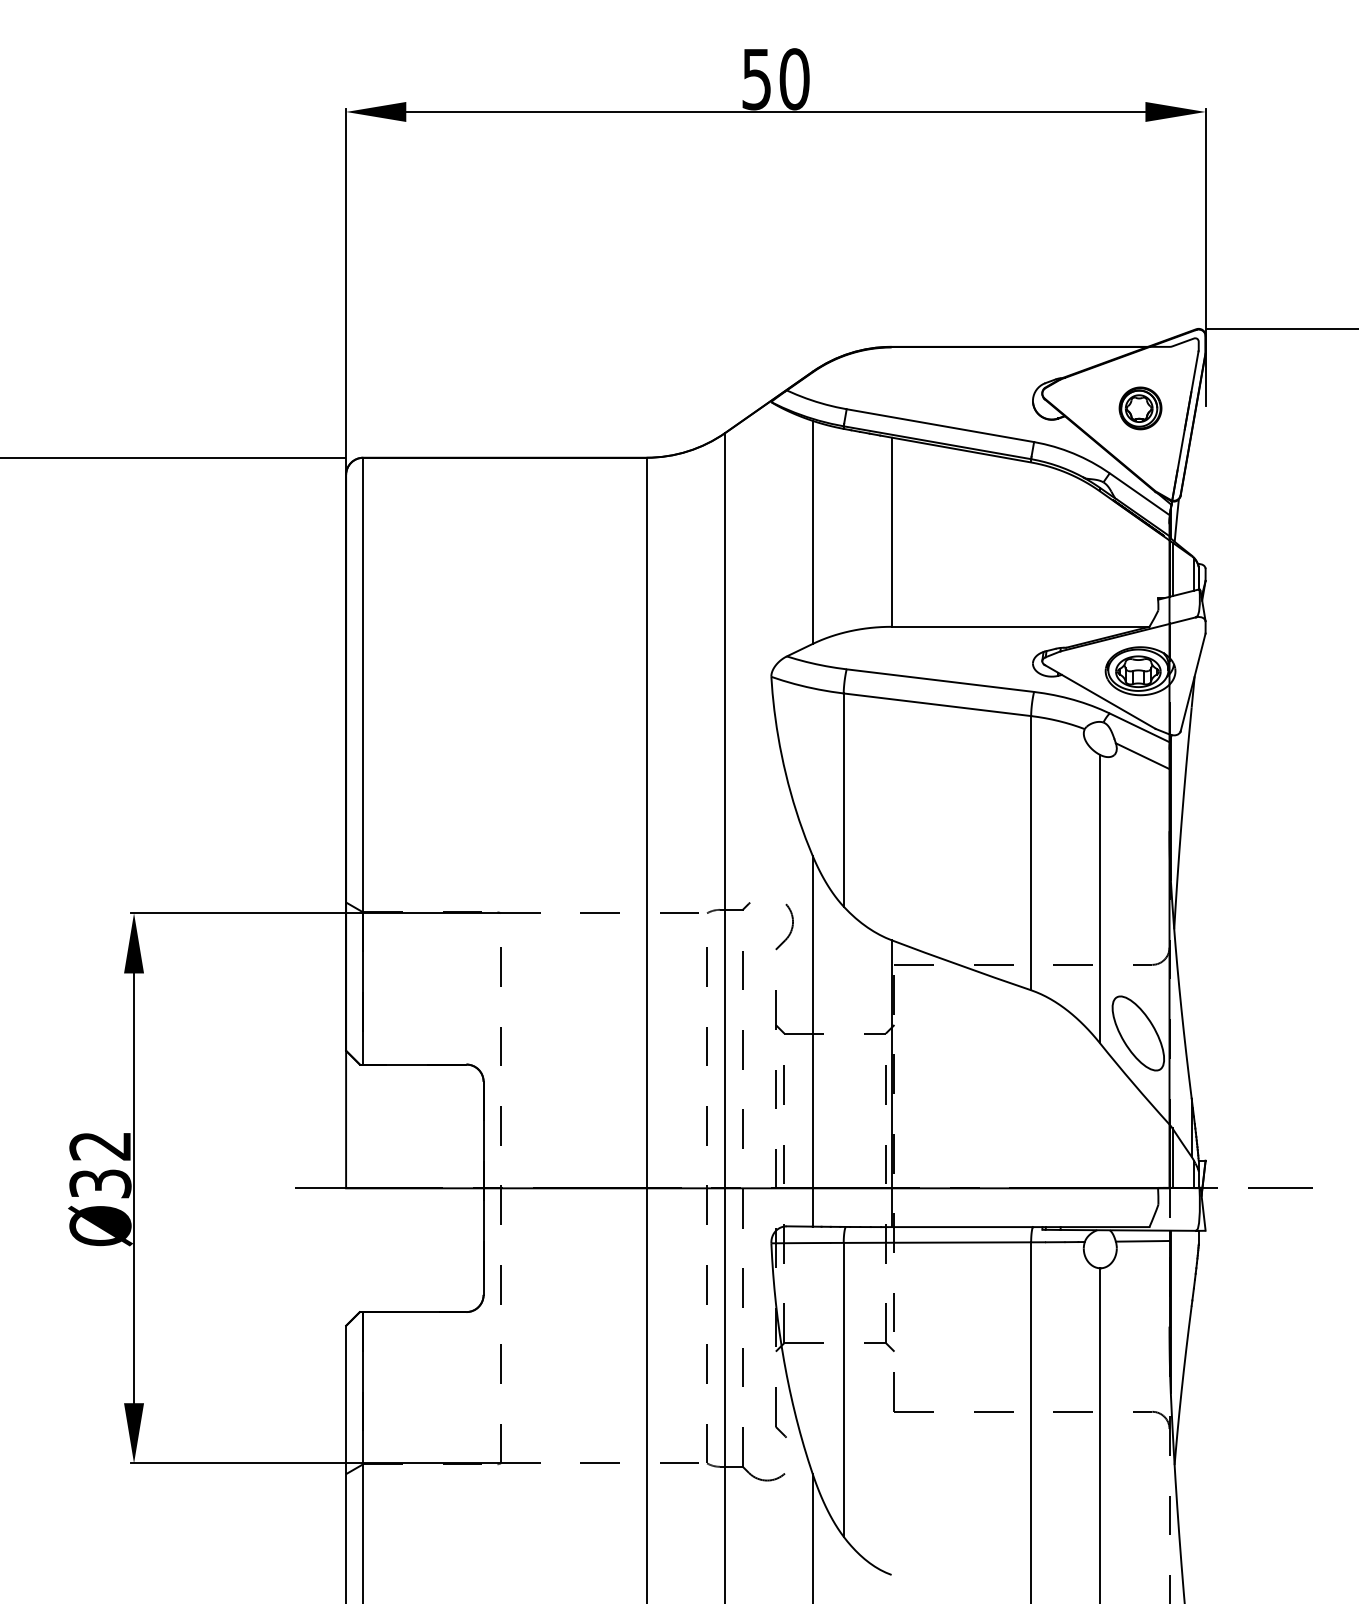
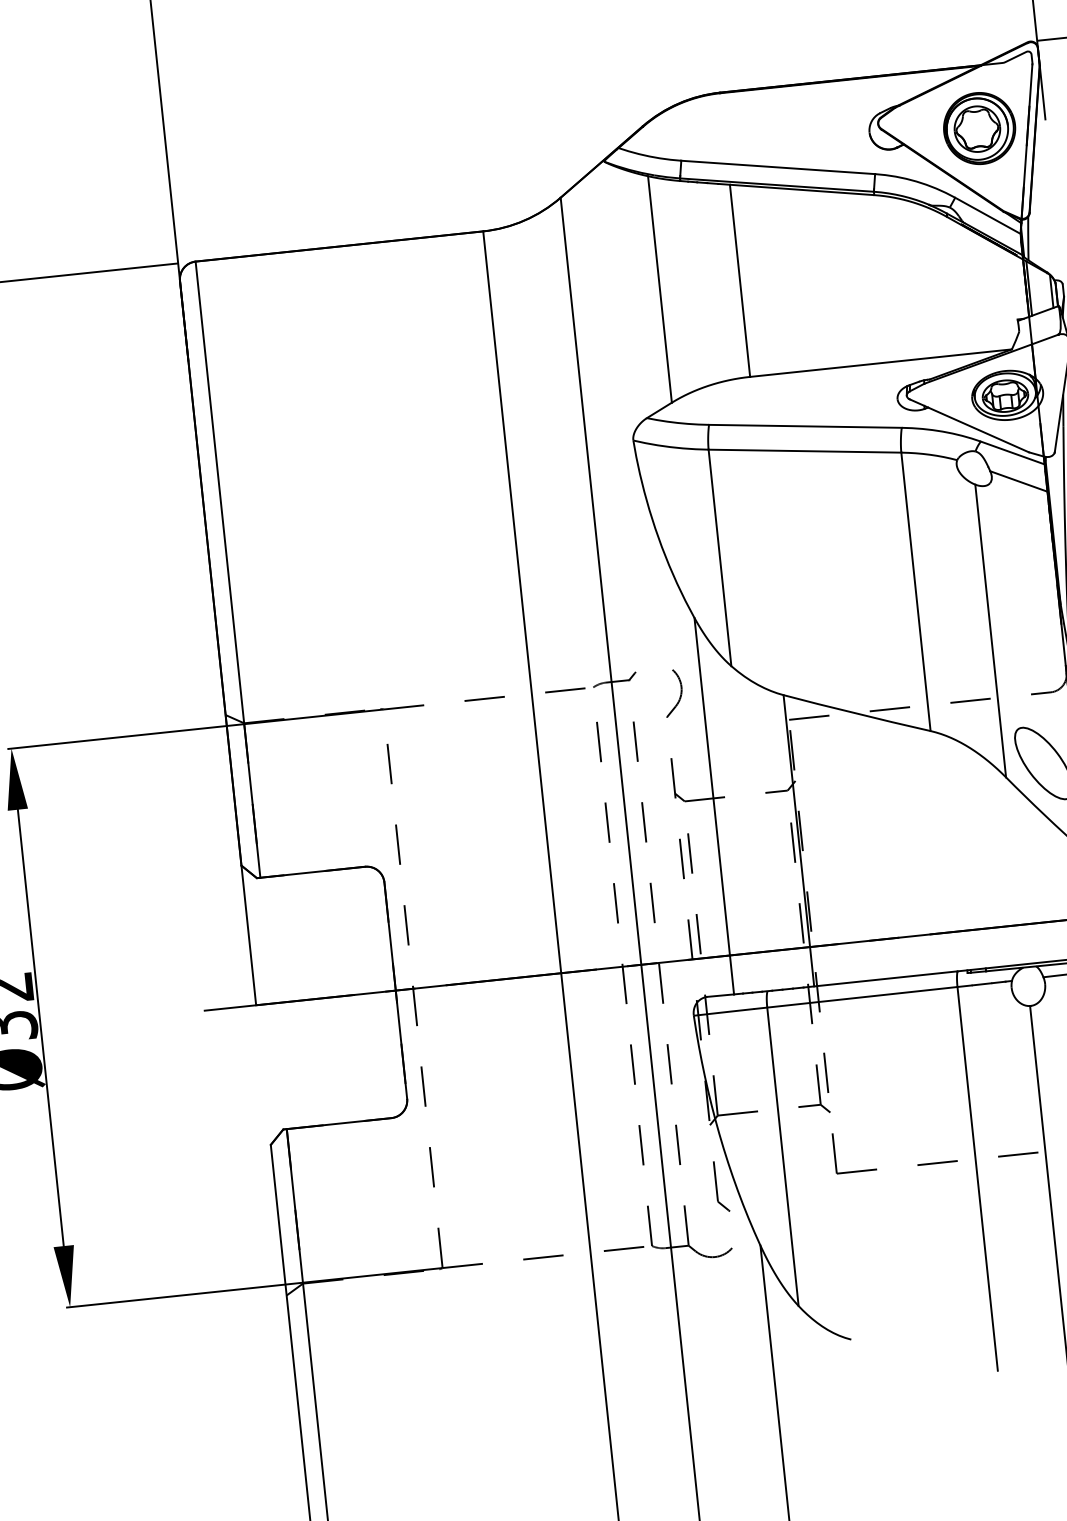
part: (1140, 408) -> (979, 128), size x1.67

